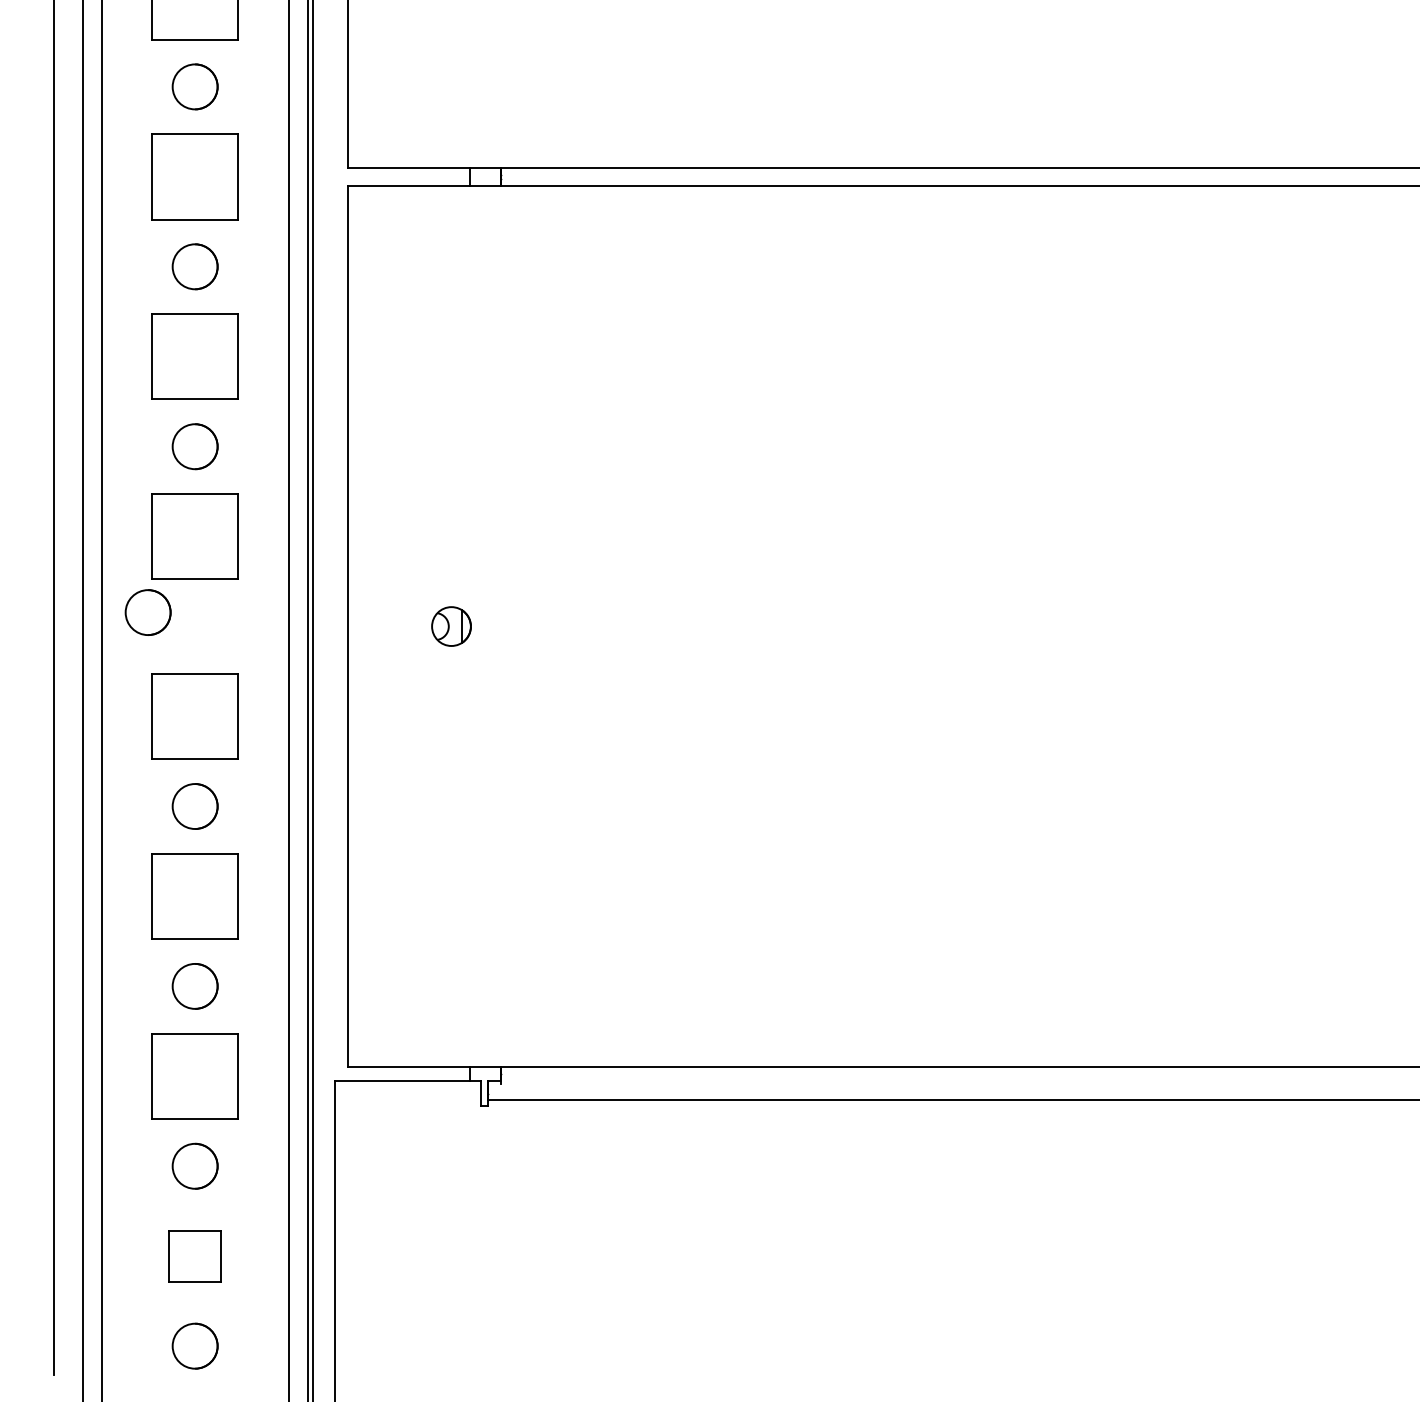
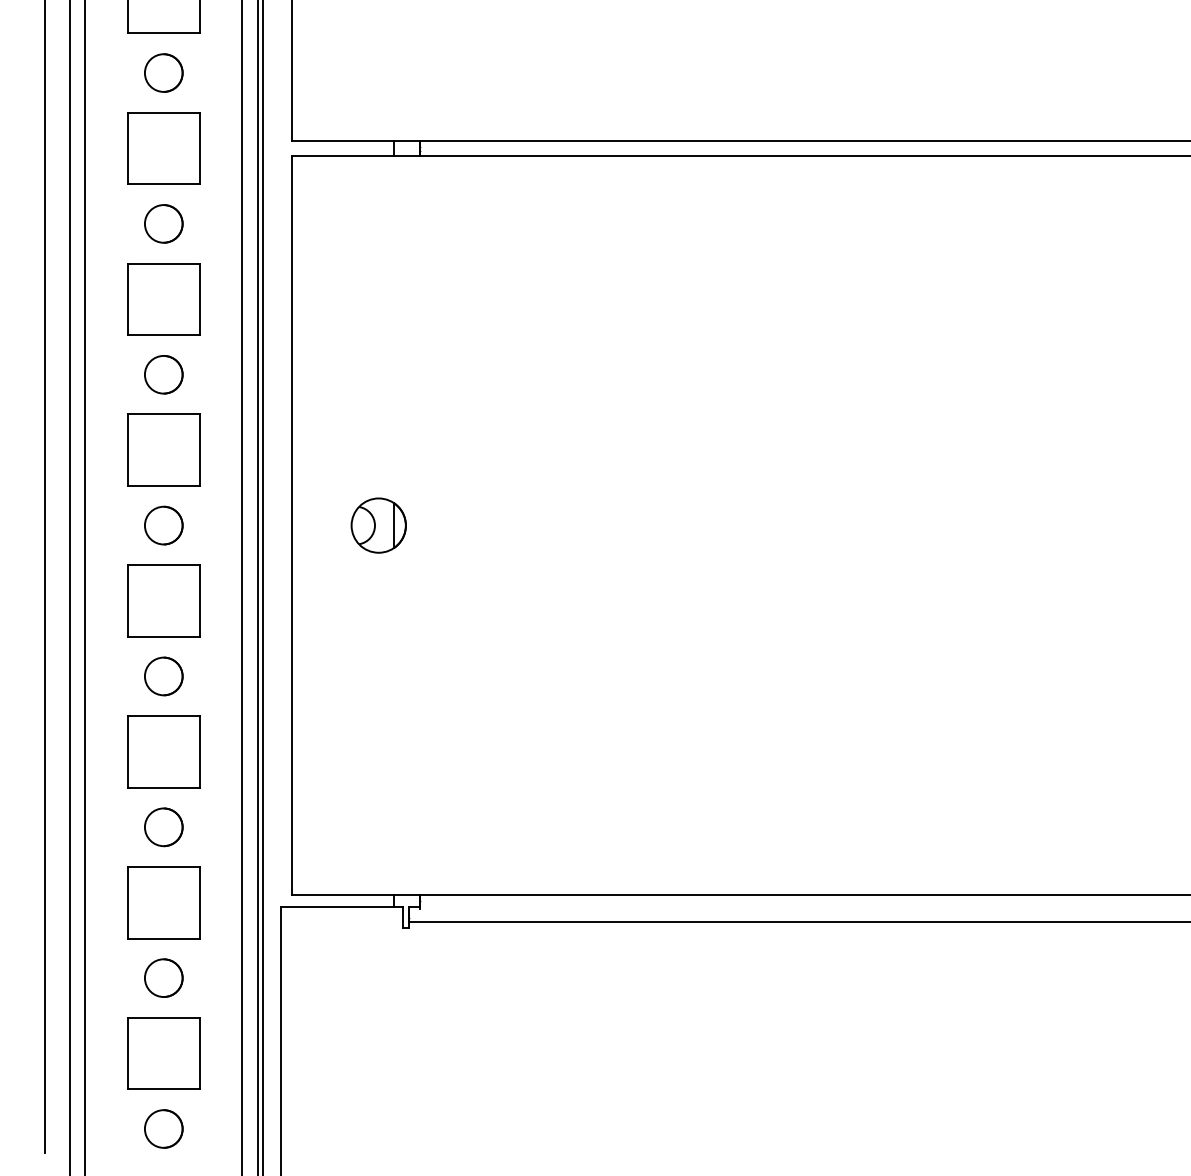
part: (147, 612) -> (163, 525), moved
part: (451, 626) -> (378, 525), size x1.67
part: (194, 1256) -> (163, 1053), size x1.67

